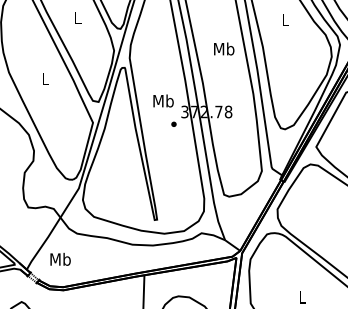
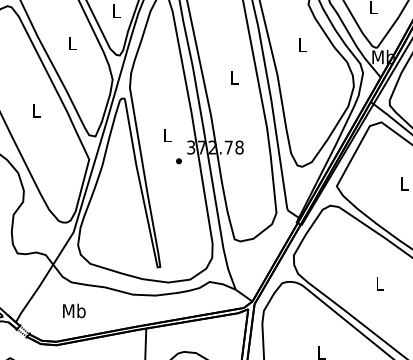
text: (224, 48) -> (234, 77), Mb -> L
text: (163, 101) -> (167, 135), Mb -> L
text: (60, 258) -> (74, 310), moved

